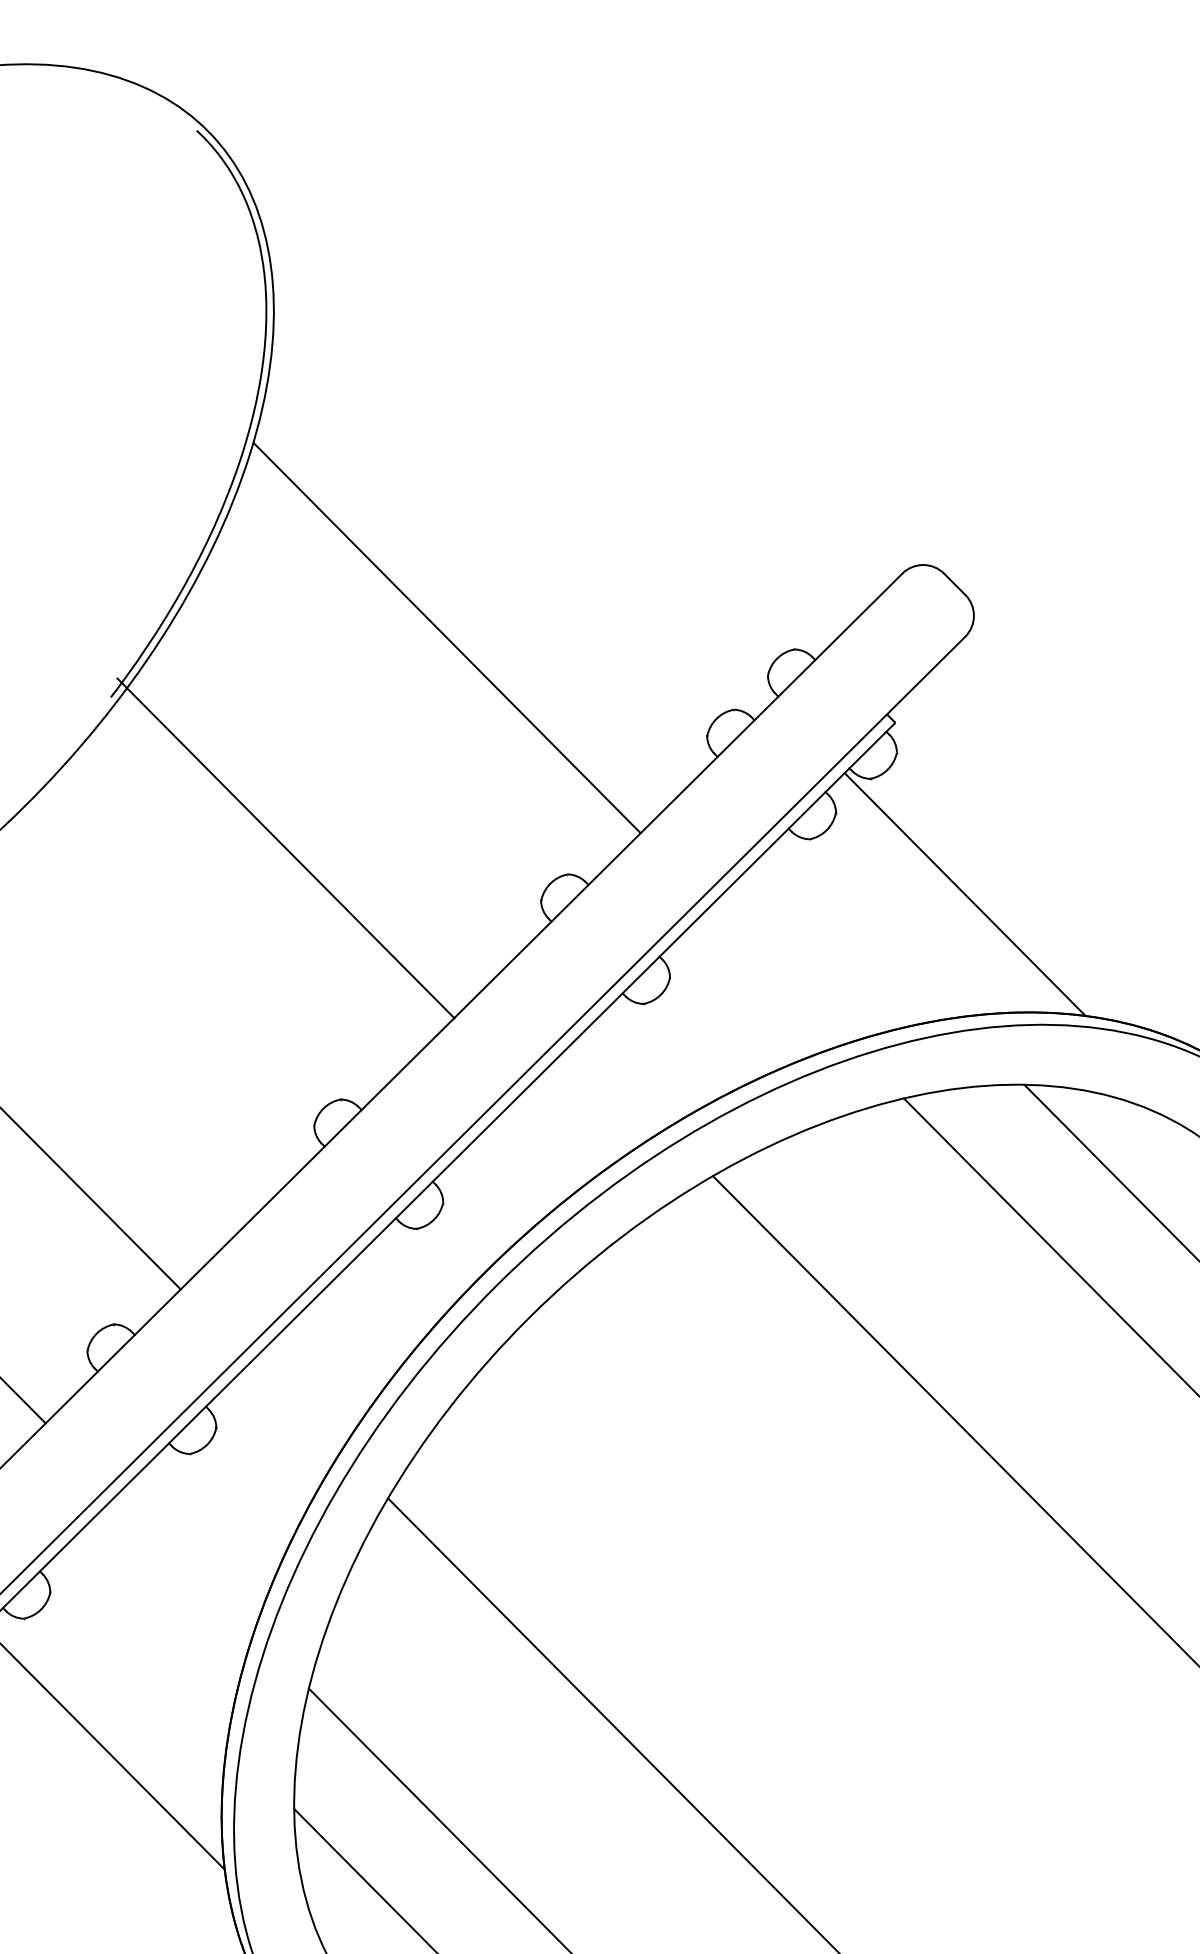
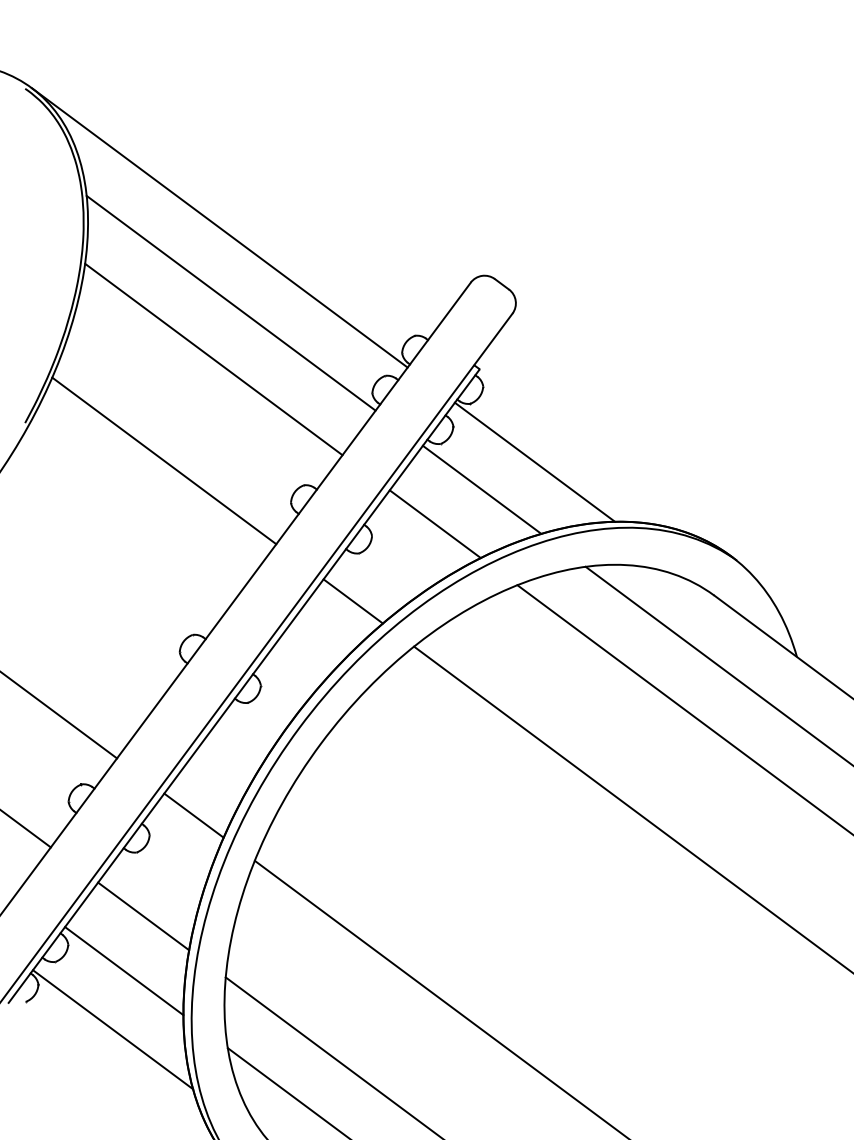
line: (490, 415) -> (219, 227), added
line: (489, 545) -> (230, 302), added
line: (286, 847) -> (164, 460), moved
line: (867, 926) -> (481, 489), added
line: (779, 972) -> (434, 523), added
line: (620, 1083) -> (352, 601), added
line: (295, 1405) -> (193, 815), added
line: (185, 1564) -> (143, 916), added
line: (138, 1652) -> (124, 971), added

